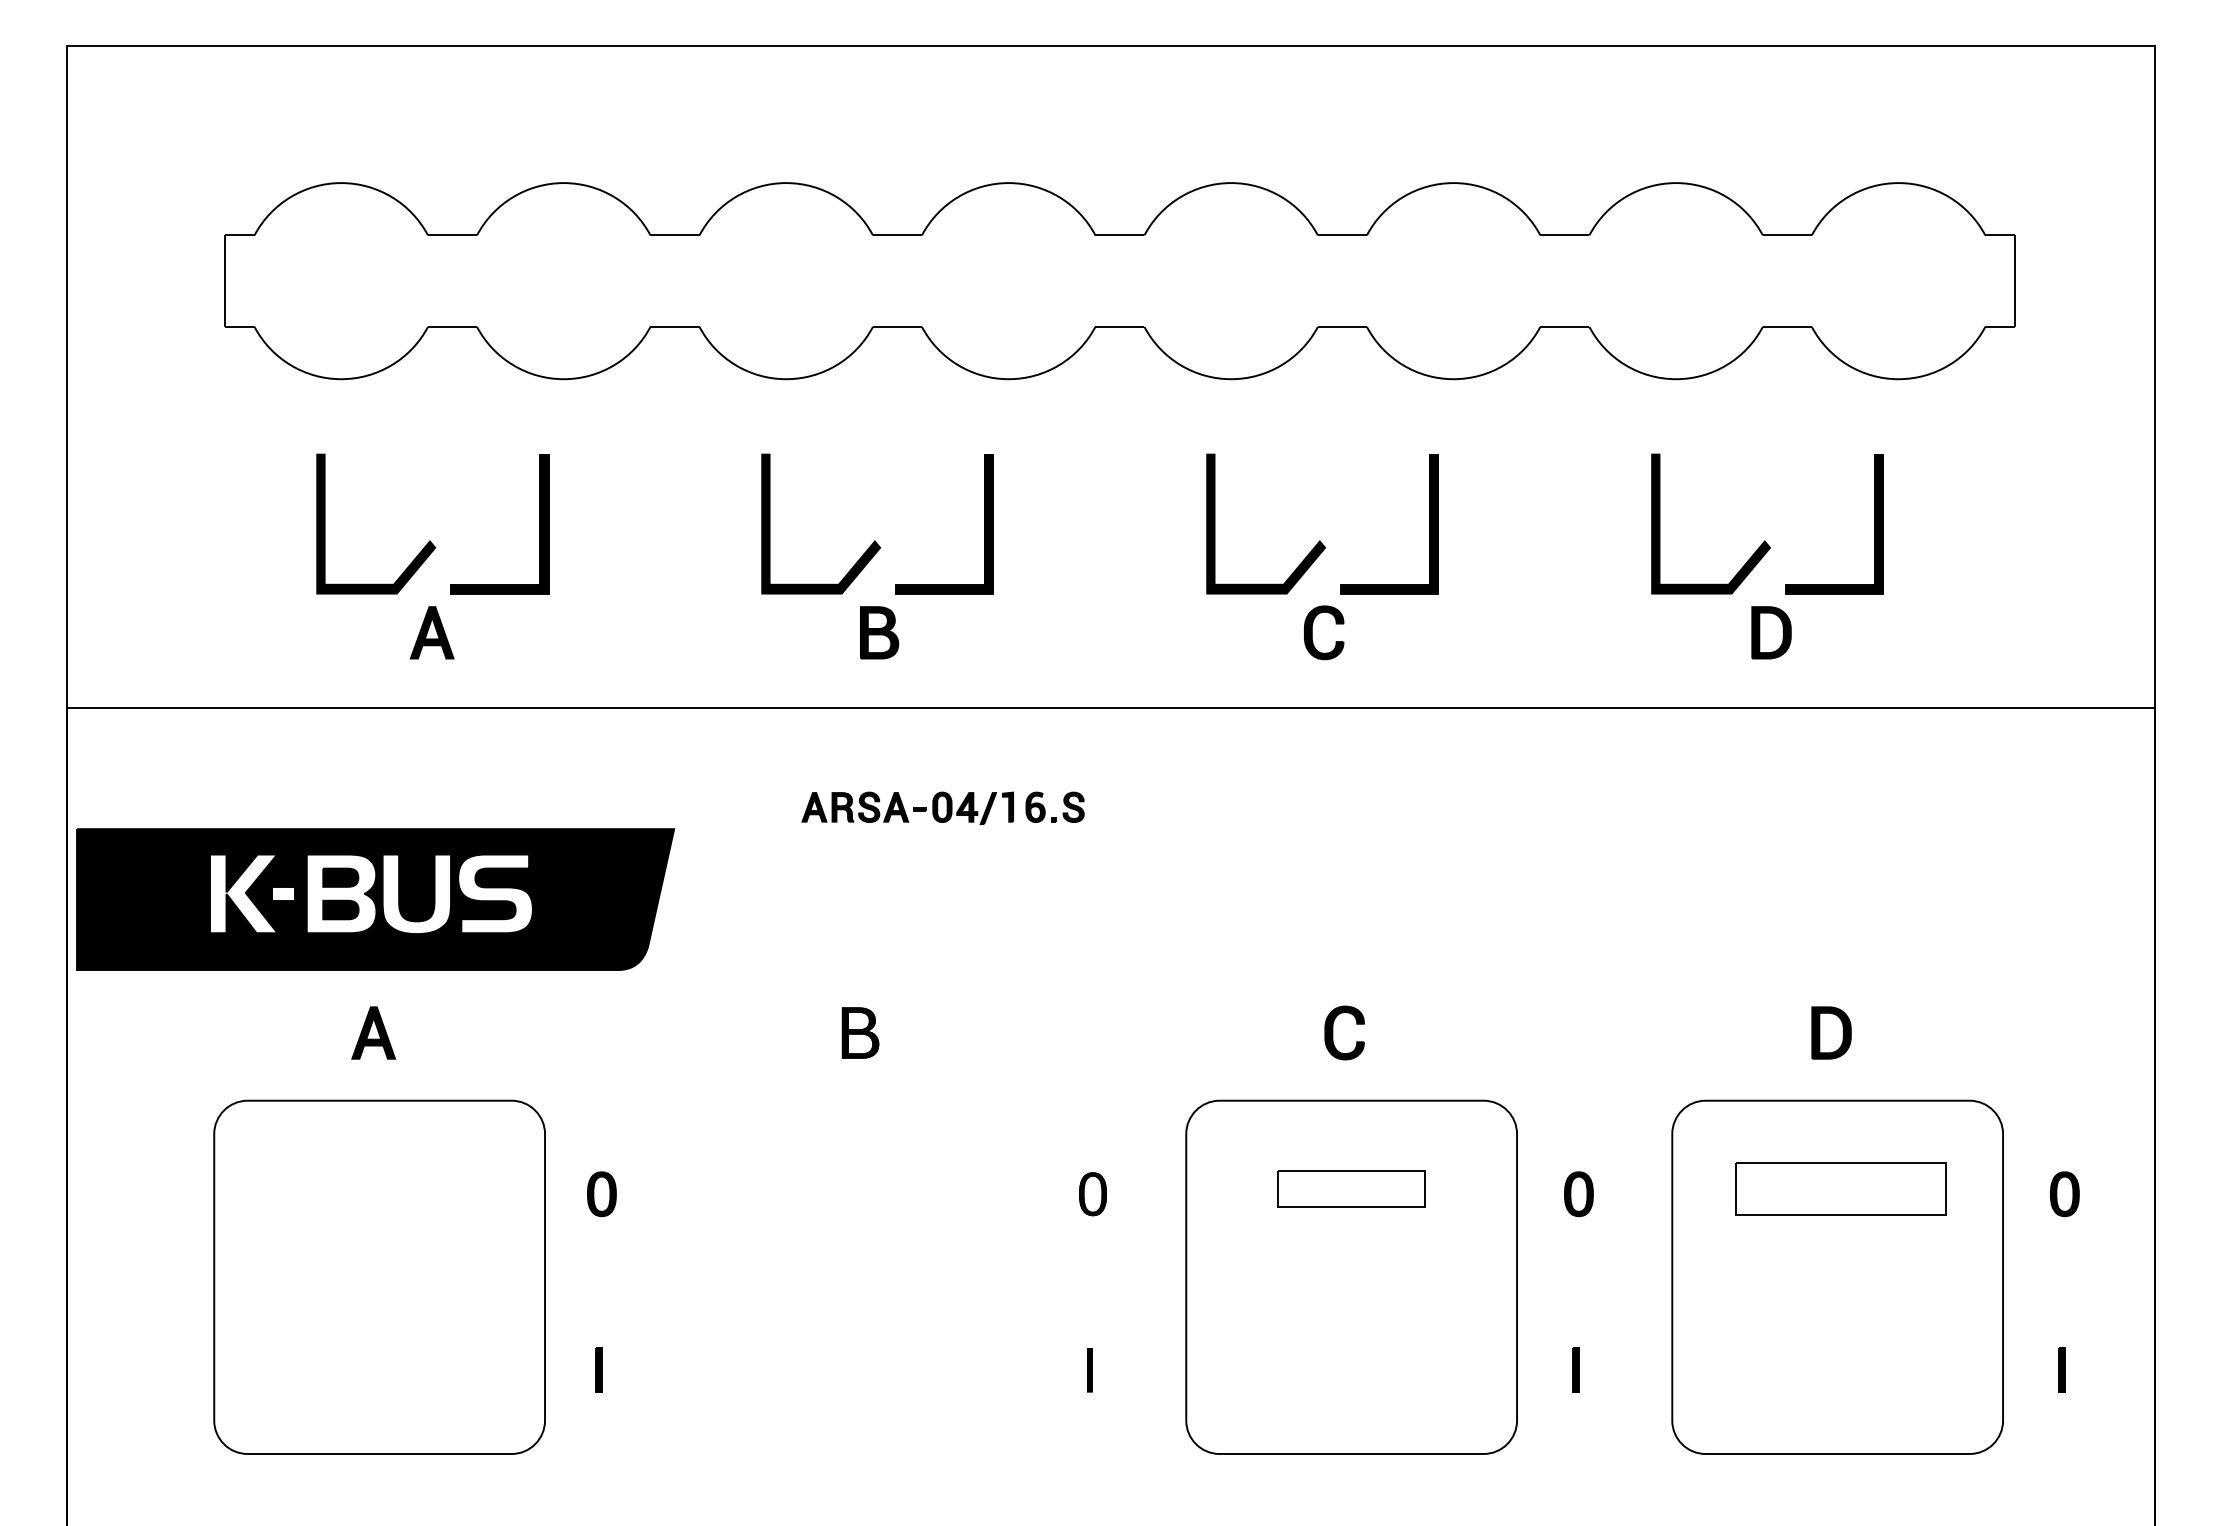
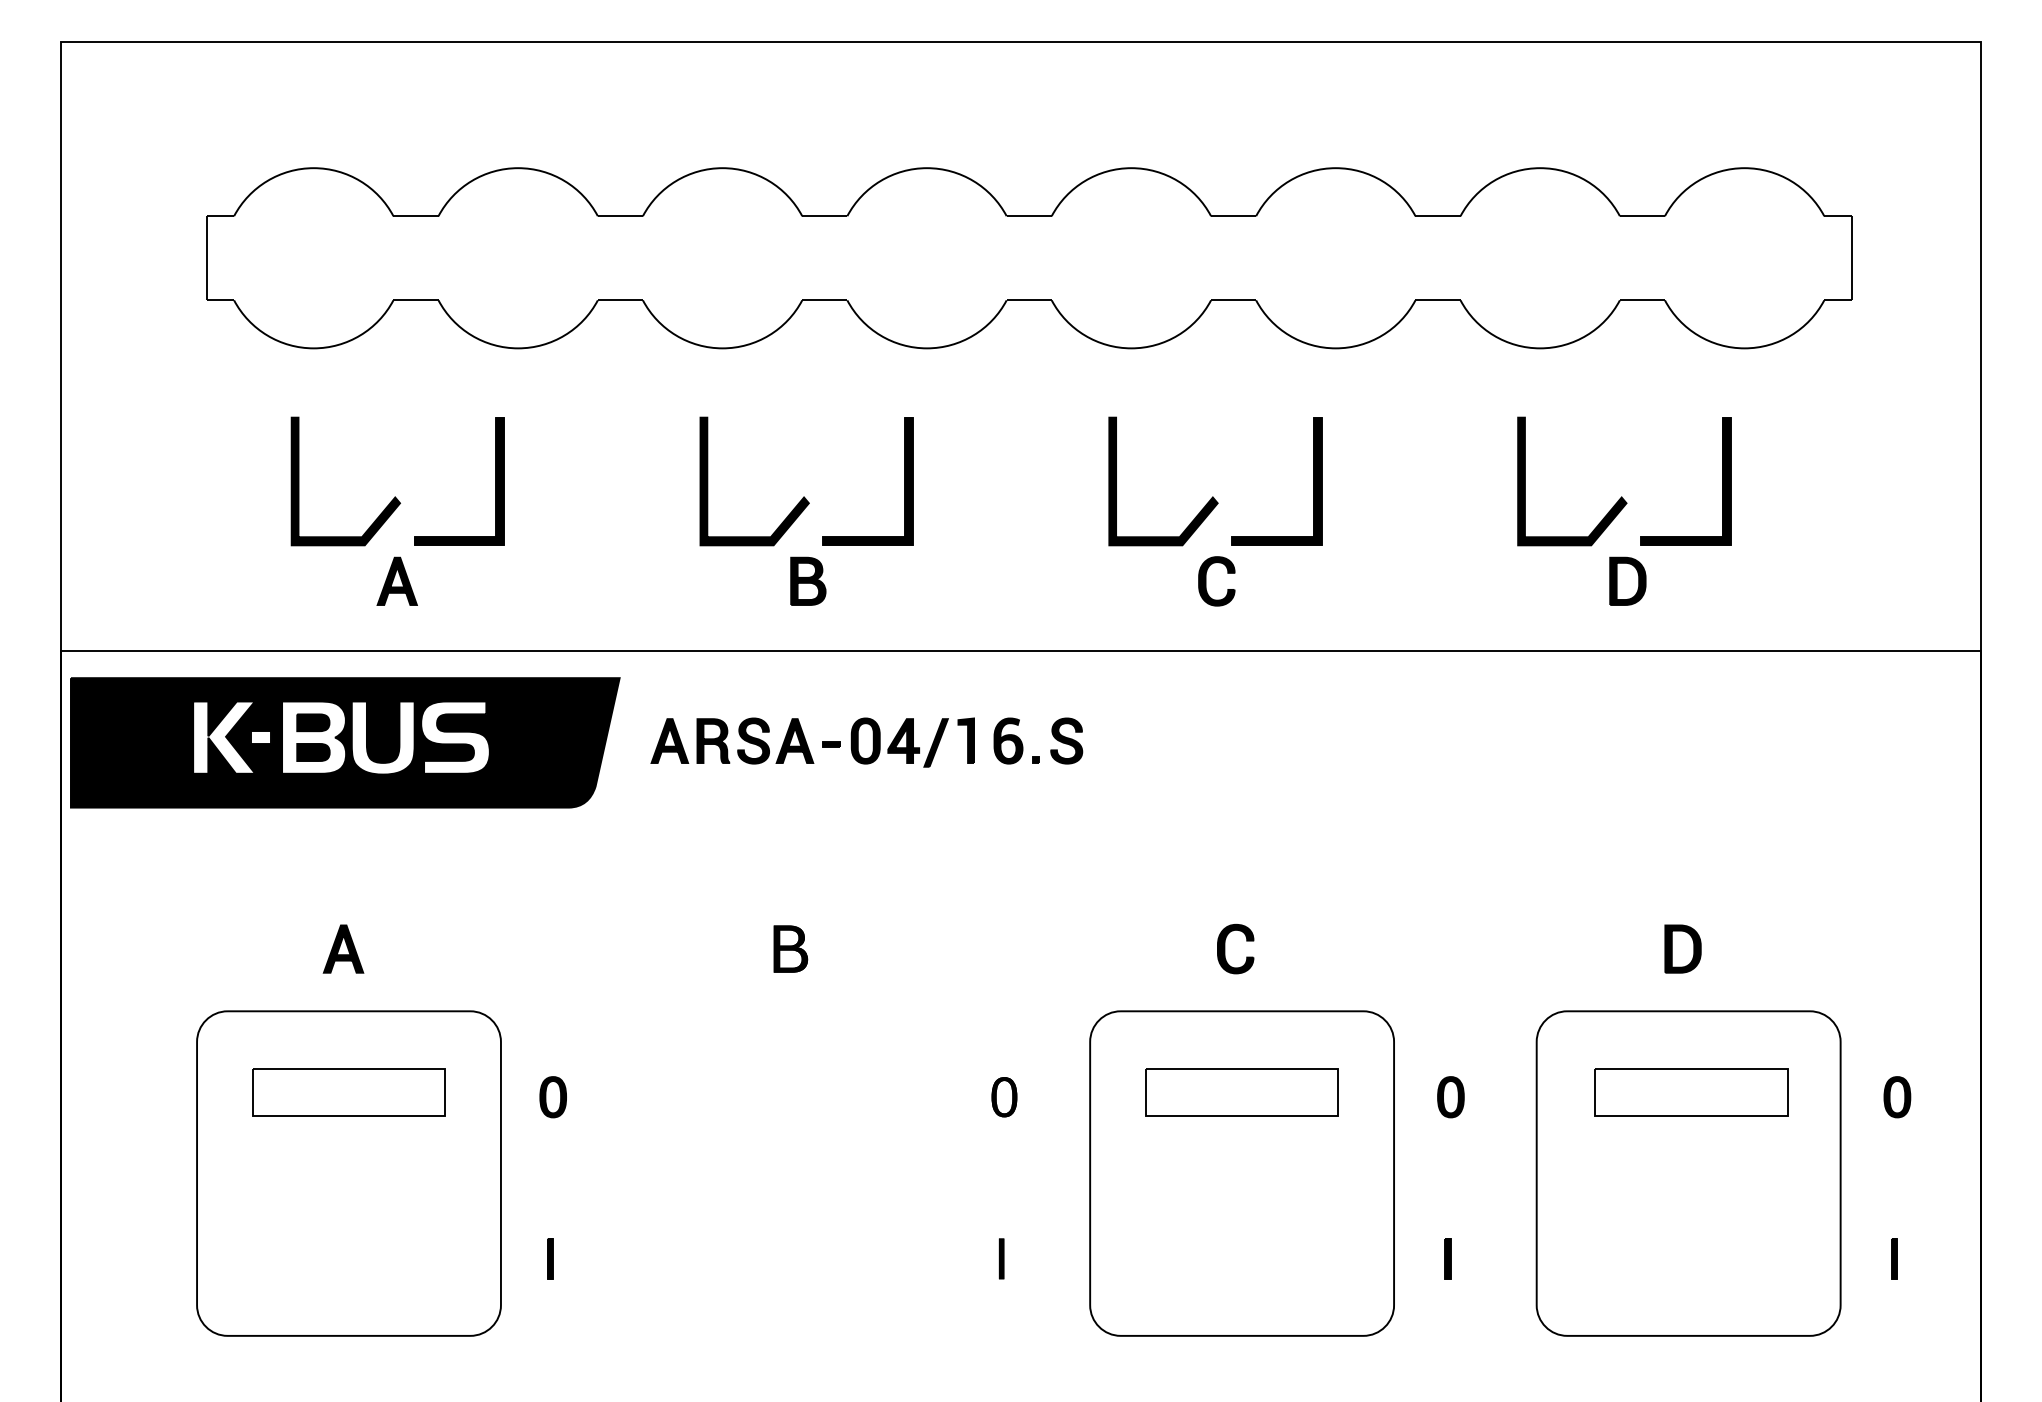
part: (942, 808) -> (866, 742), size x1.67
part: (375, 899) -> (345, 742), moved
part: (379, 1188) -> (348, 1091), added
part: (1351, 1188) -> (1241, 1091), size x1.43

